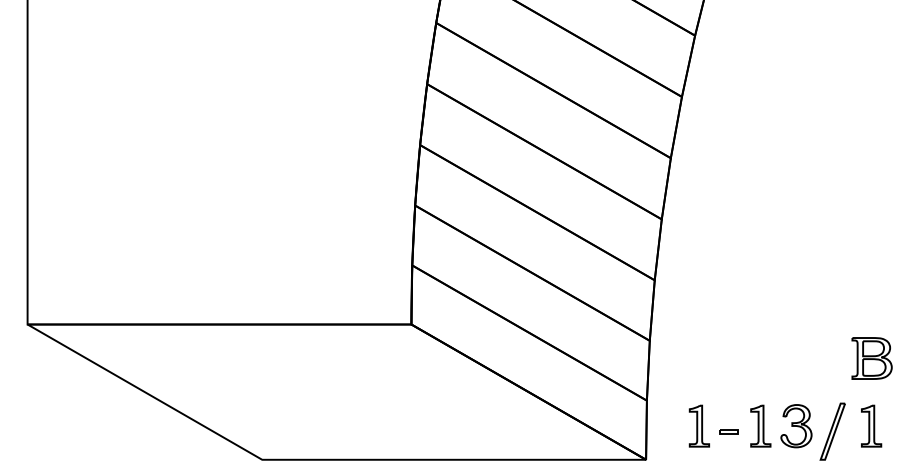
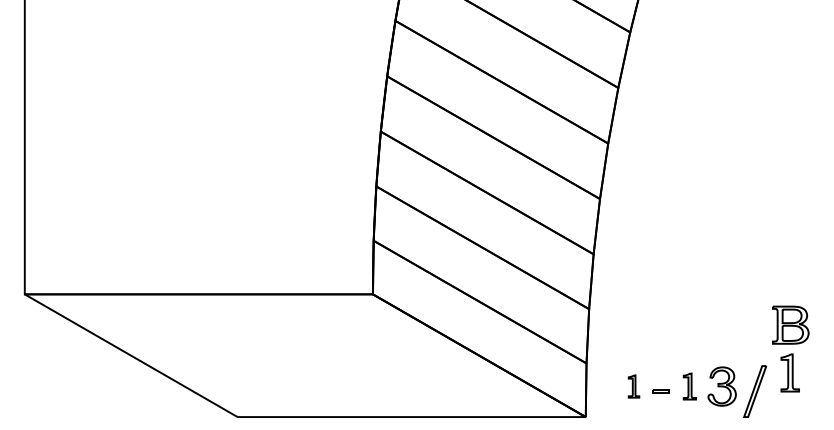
part: (698, 425) -> (633, 385), size x0.6
part: (760, 425) -> (689, 385), size x0.7
part: (871, 425) -> (790, 372), moved

